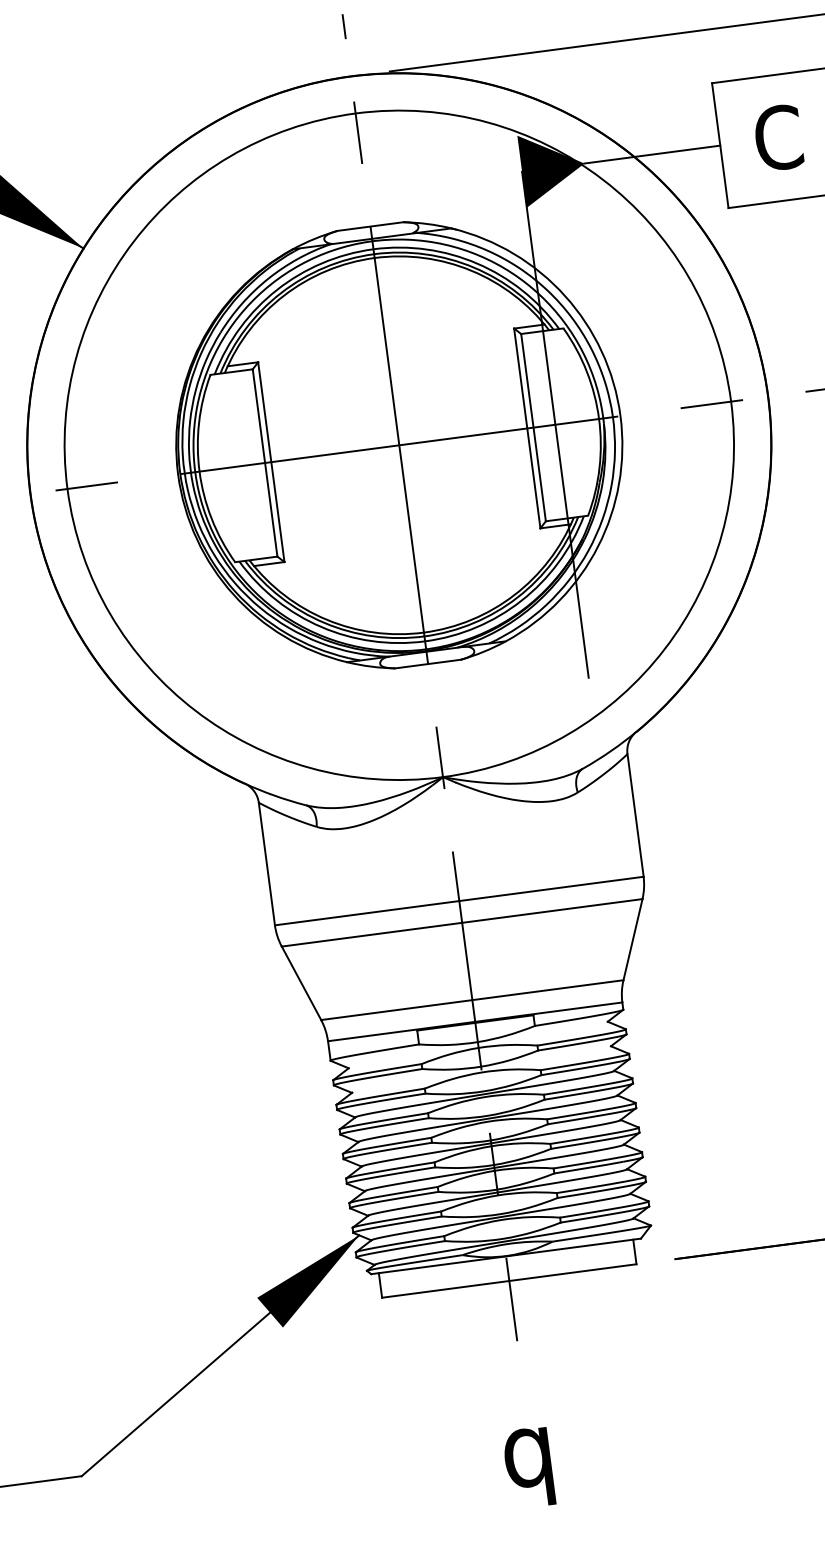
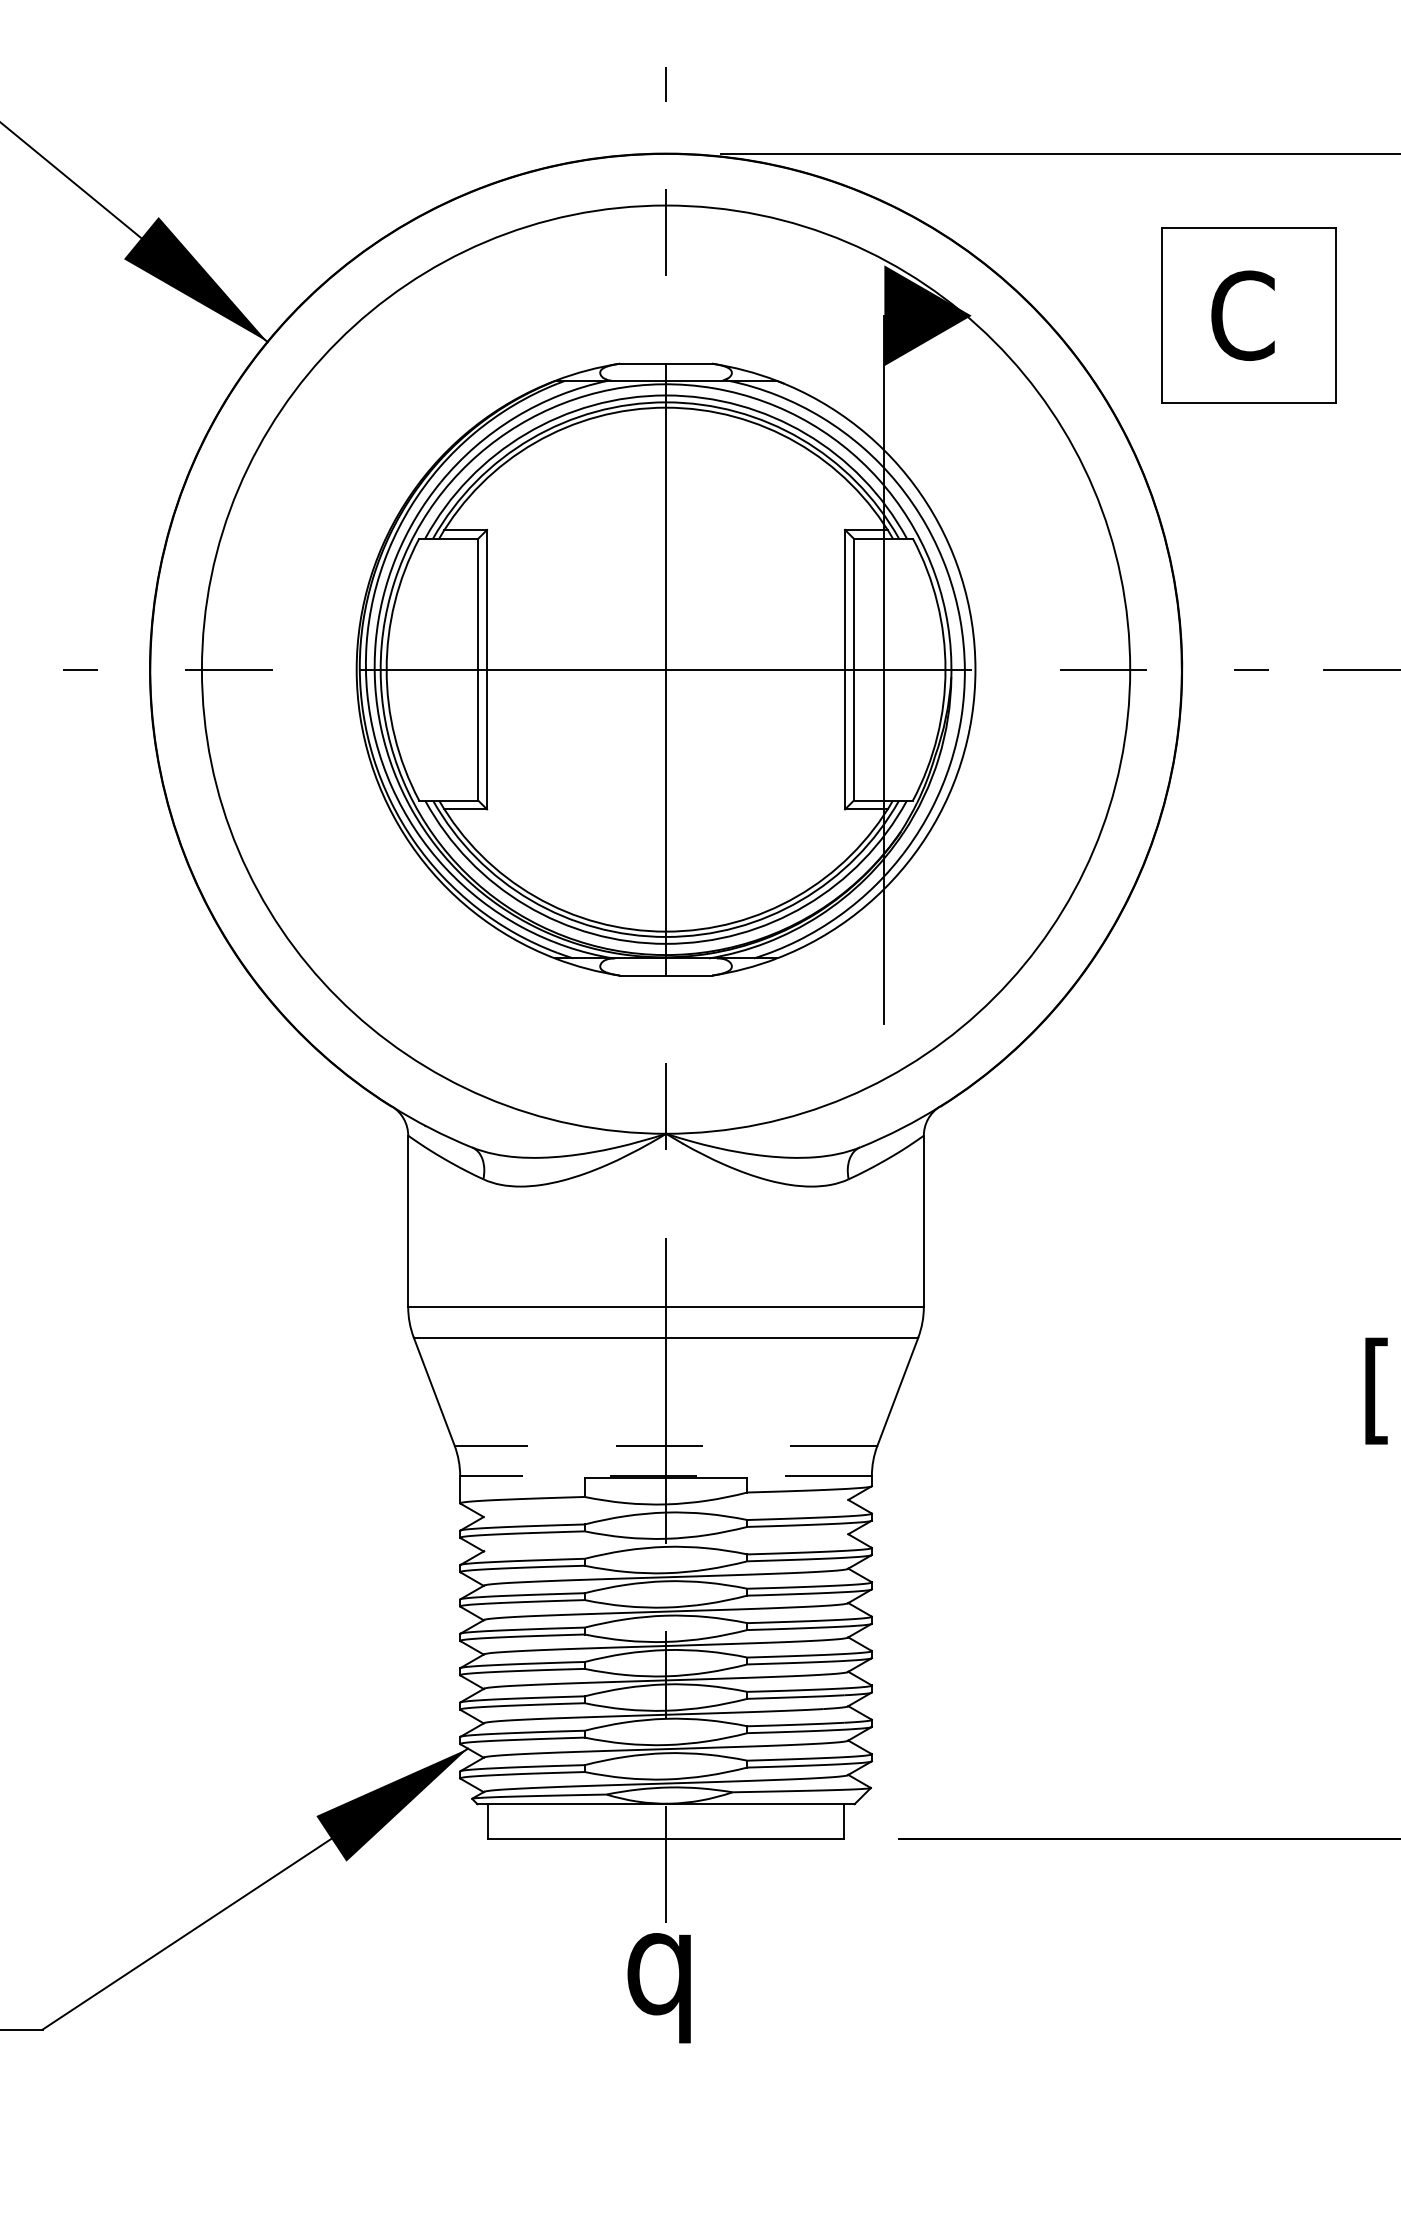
line: (652, 154) -> (1066, 315), removed
line: (471, 1000) -> (665, 1445), solid -> dashed
line: (475, 1022) -> (666, 1476), solid -> dashed
text: (528, 1468) -> (658, 1988), moved

